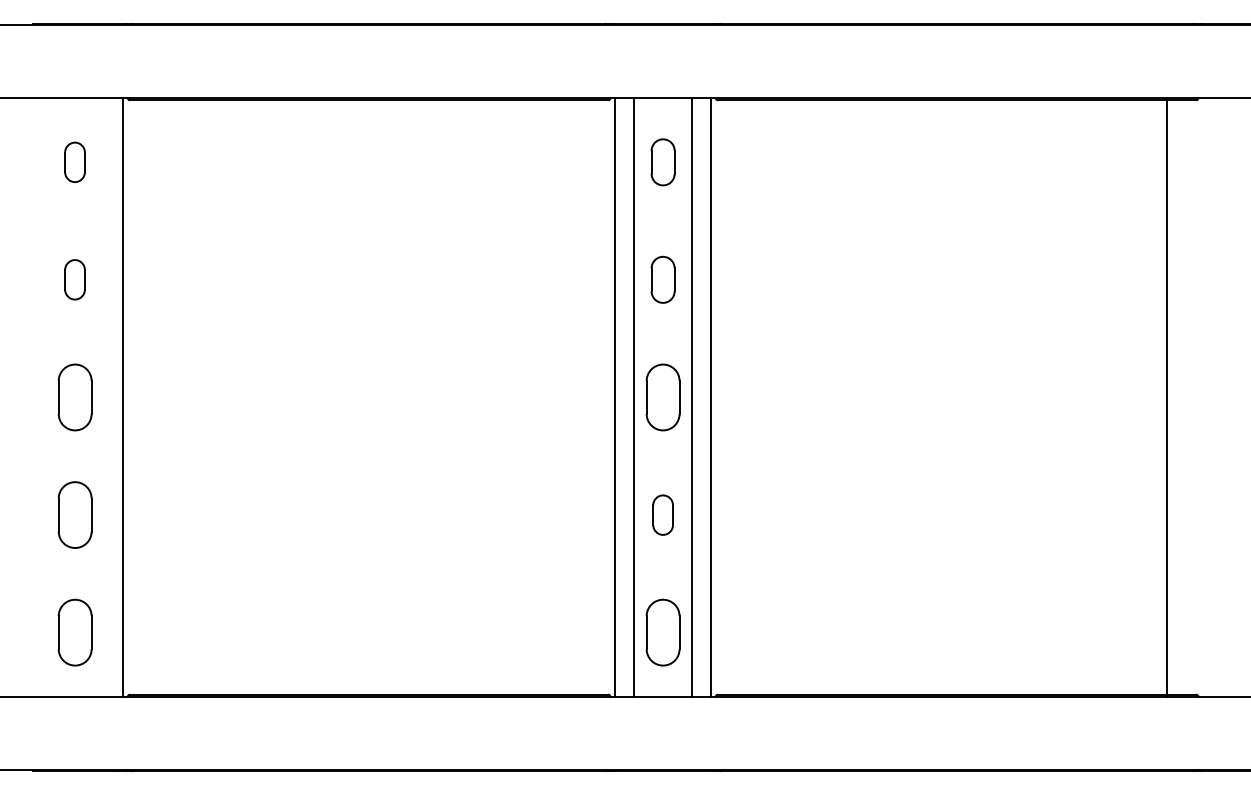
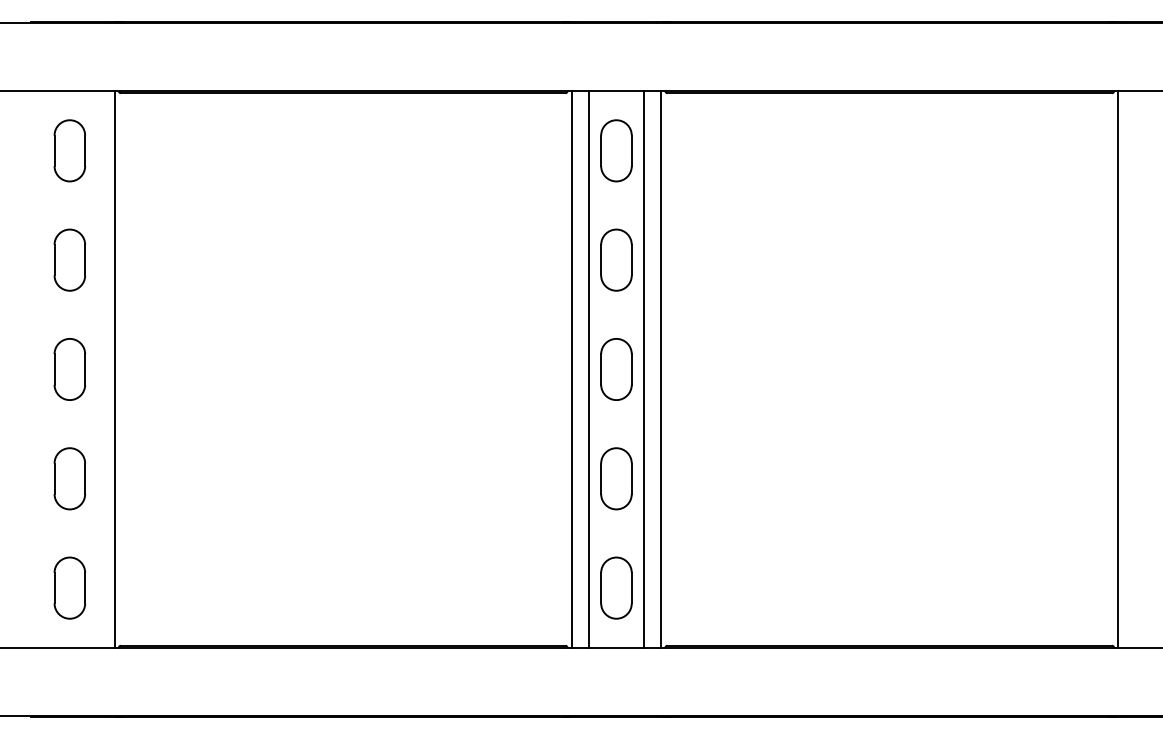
part: (74, 161) -> (69, 150), size x1.67
part: (663, 161) -> (616, 150), size x1.43
part: (74, 279) -> (69, 259), size x1.67
part: (663, 279) -> (616, 259), size x1.43
line: (1167, 397) -> (1118, 369), moved
part: (663, 514) -> (616, 478), size x1.67

